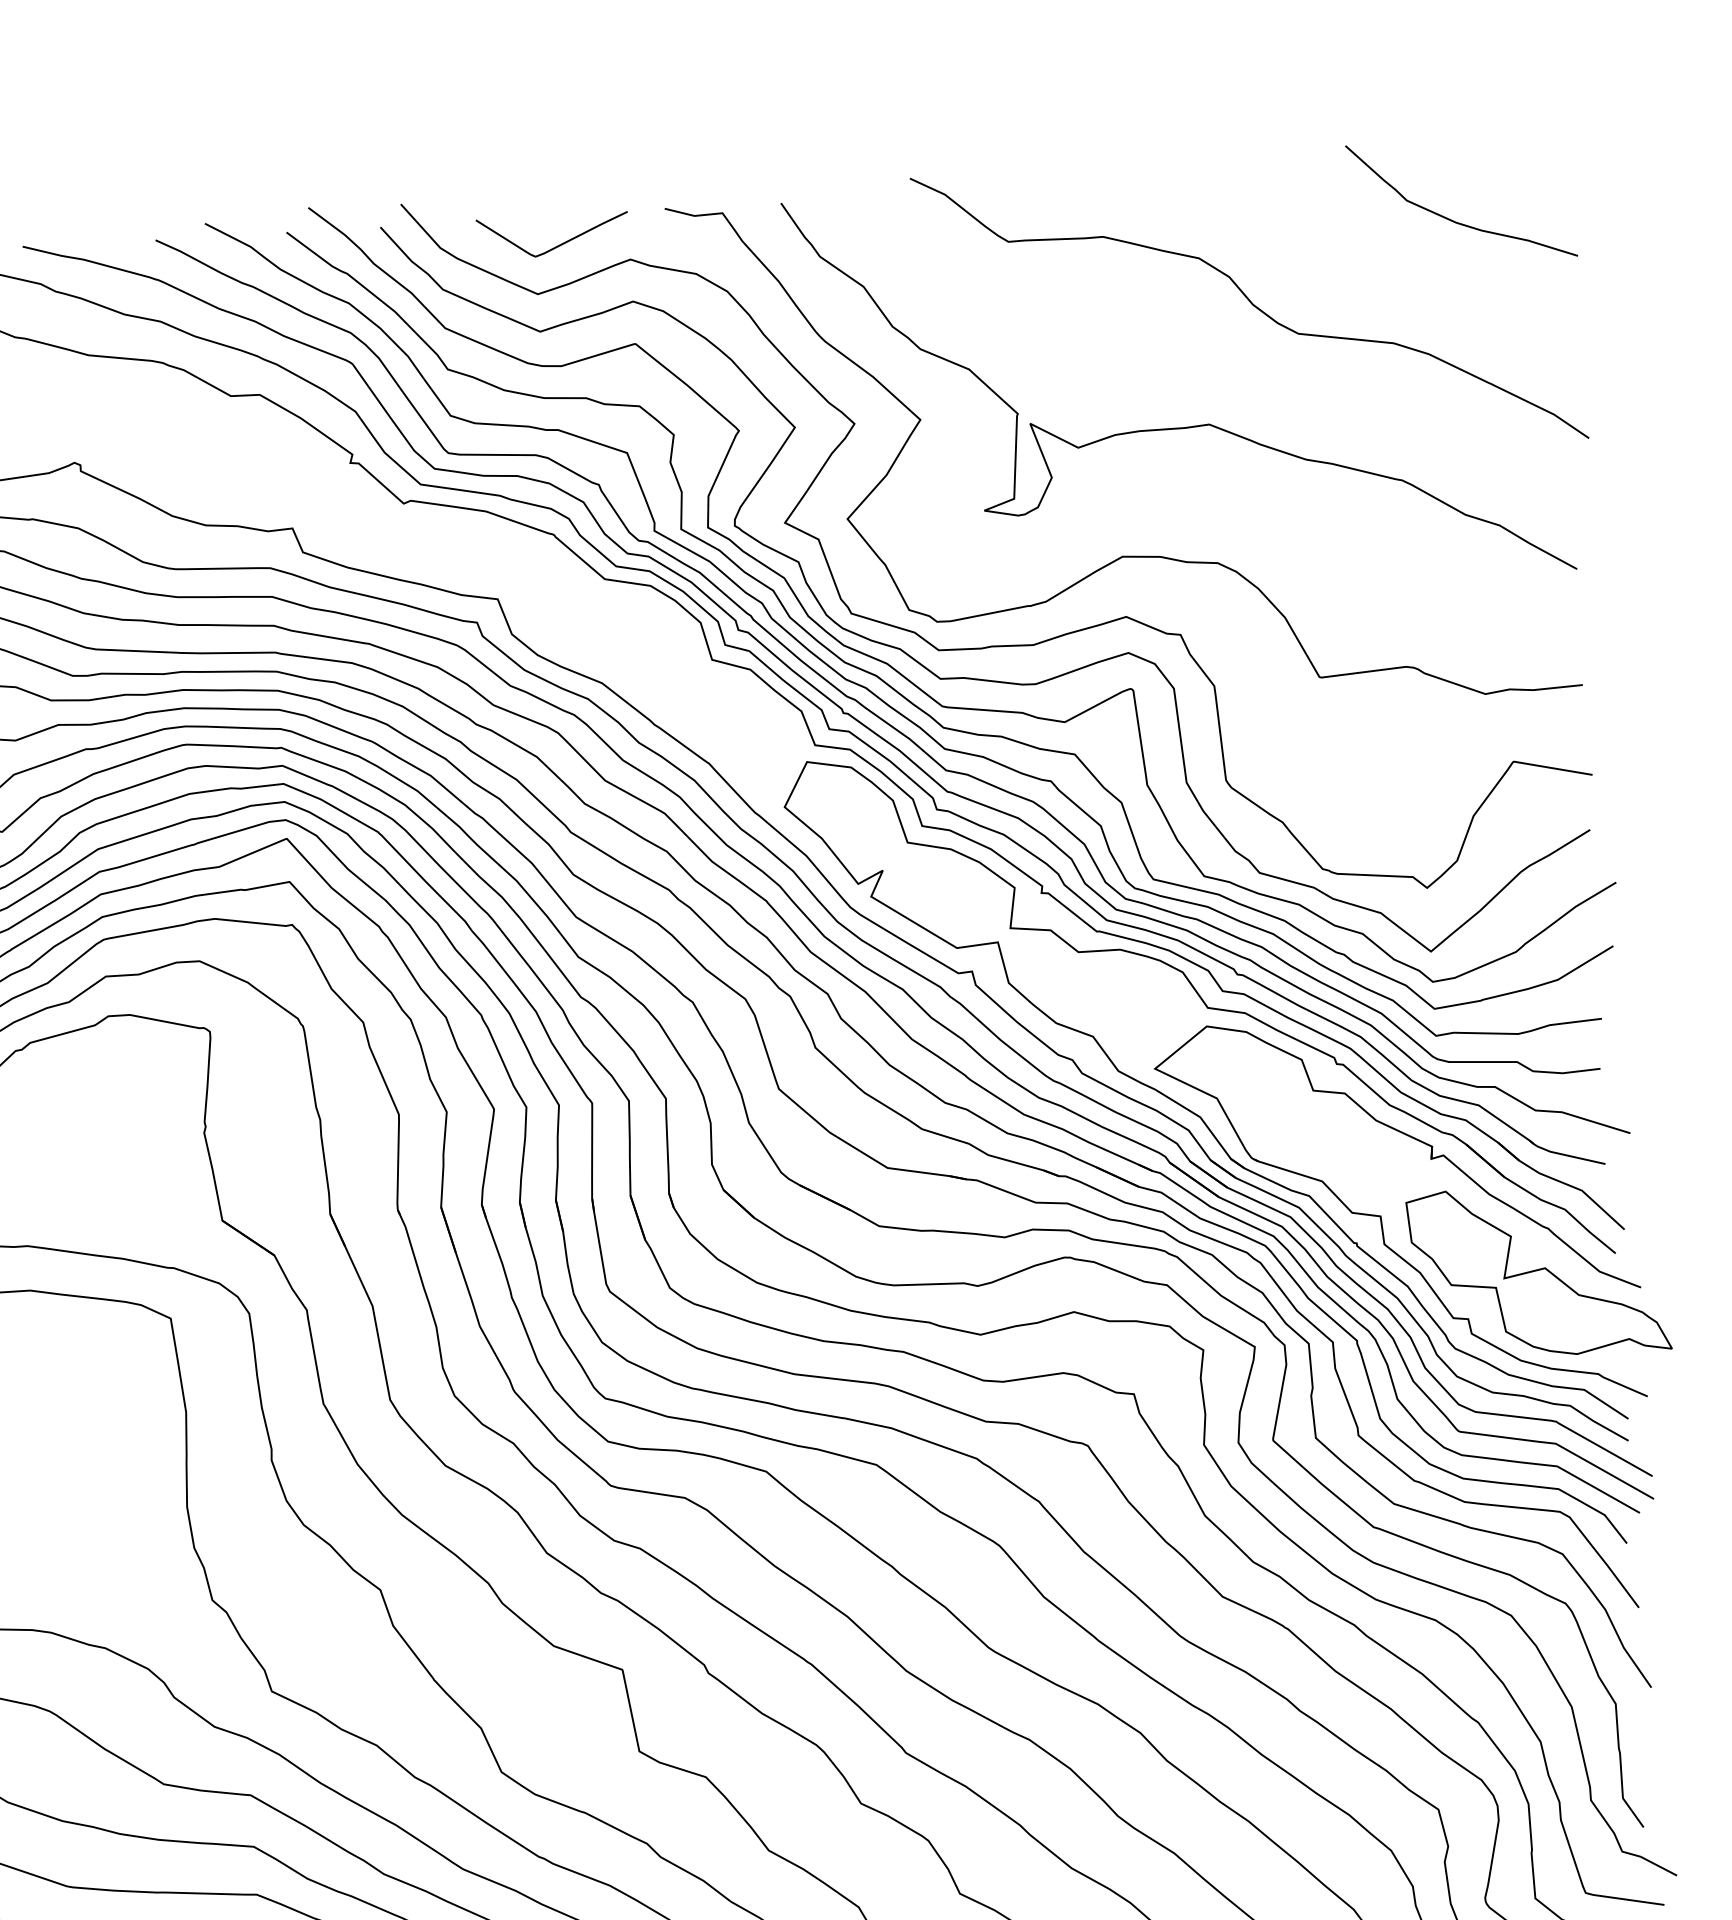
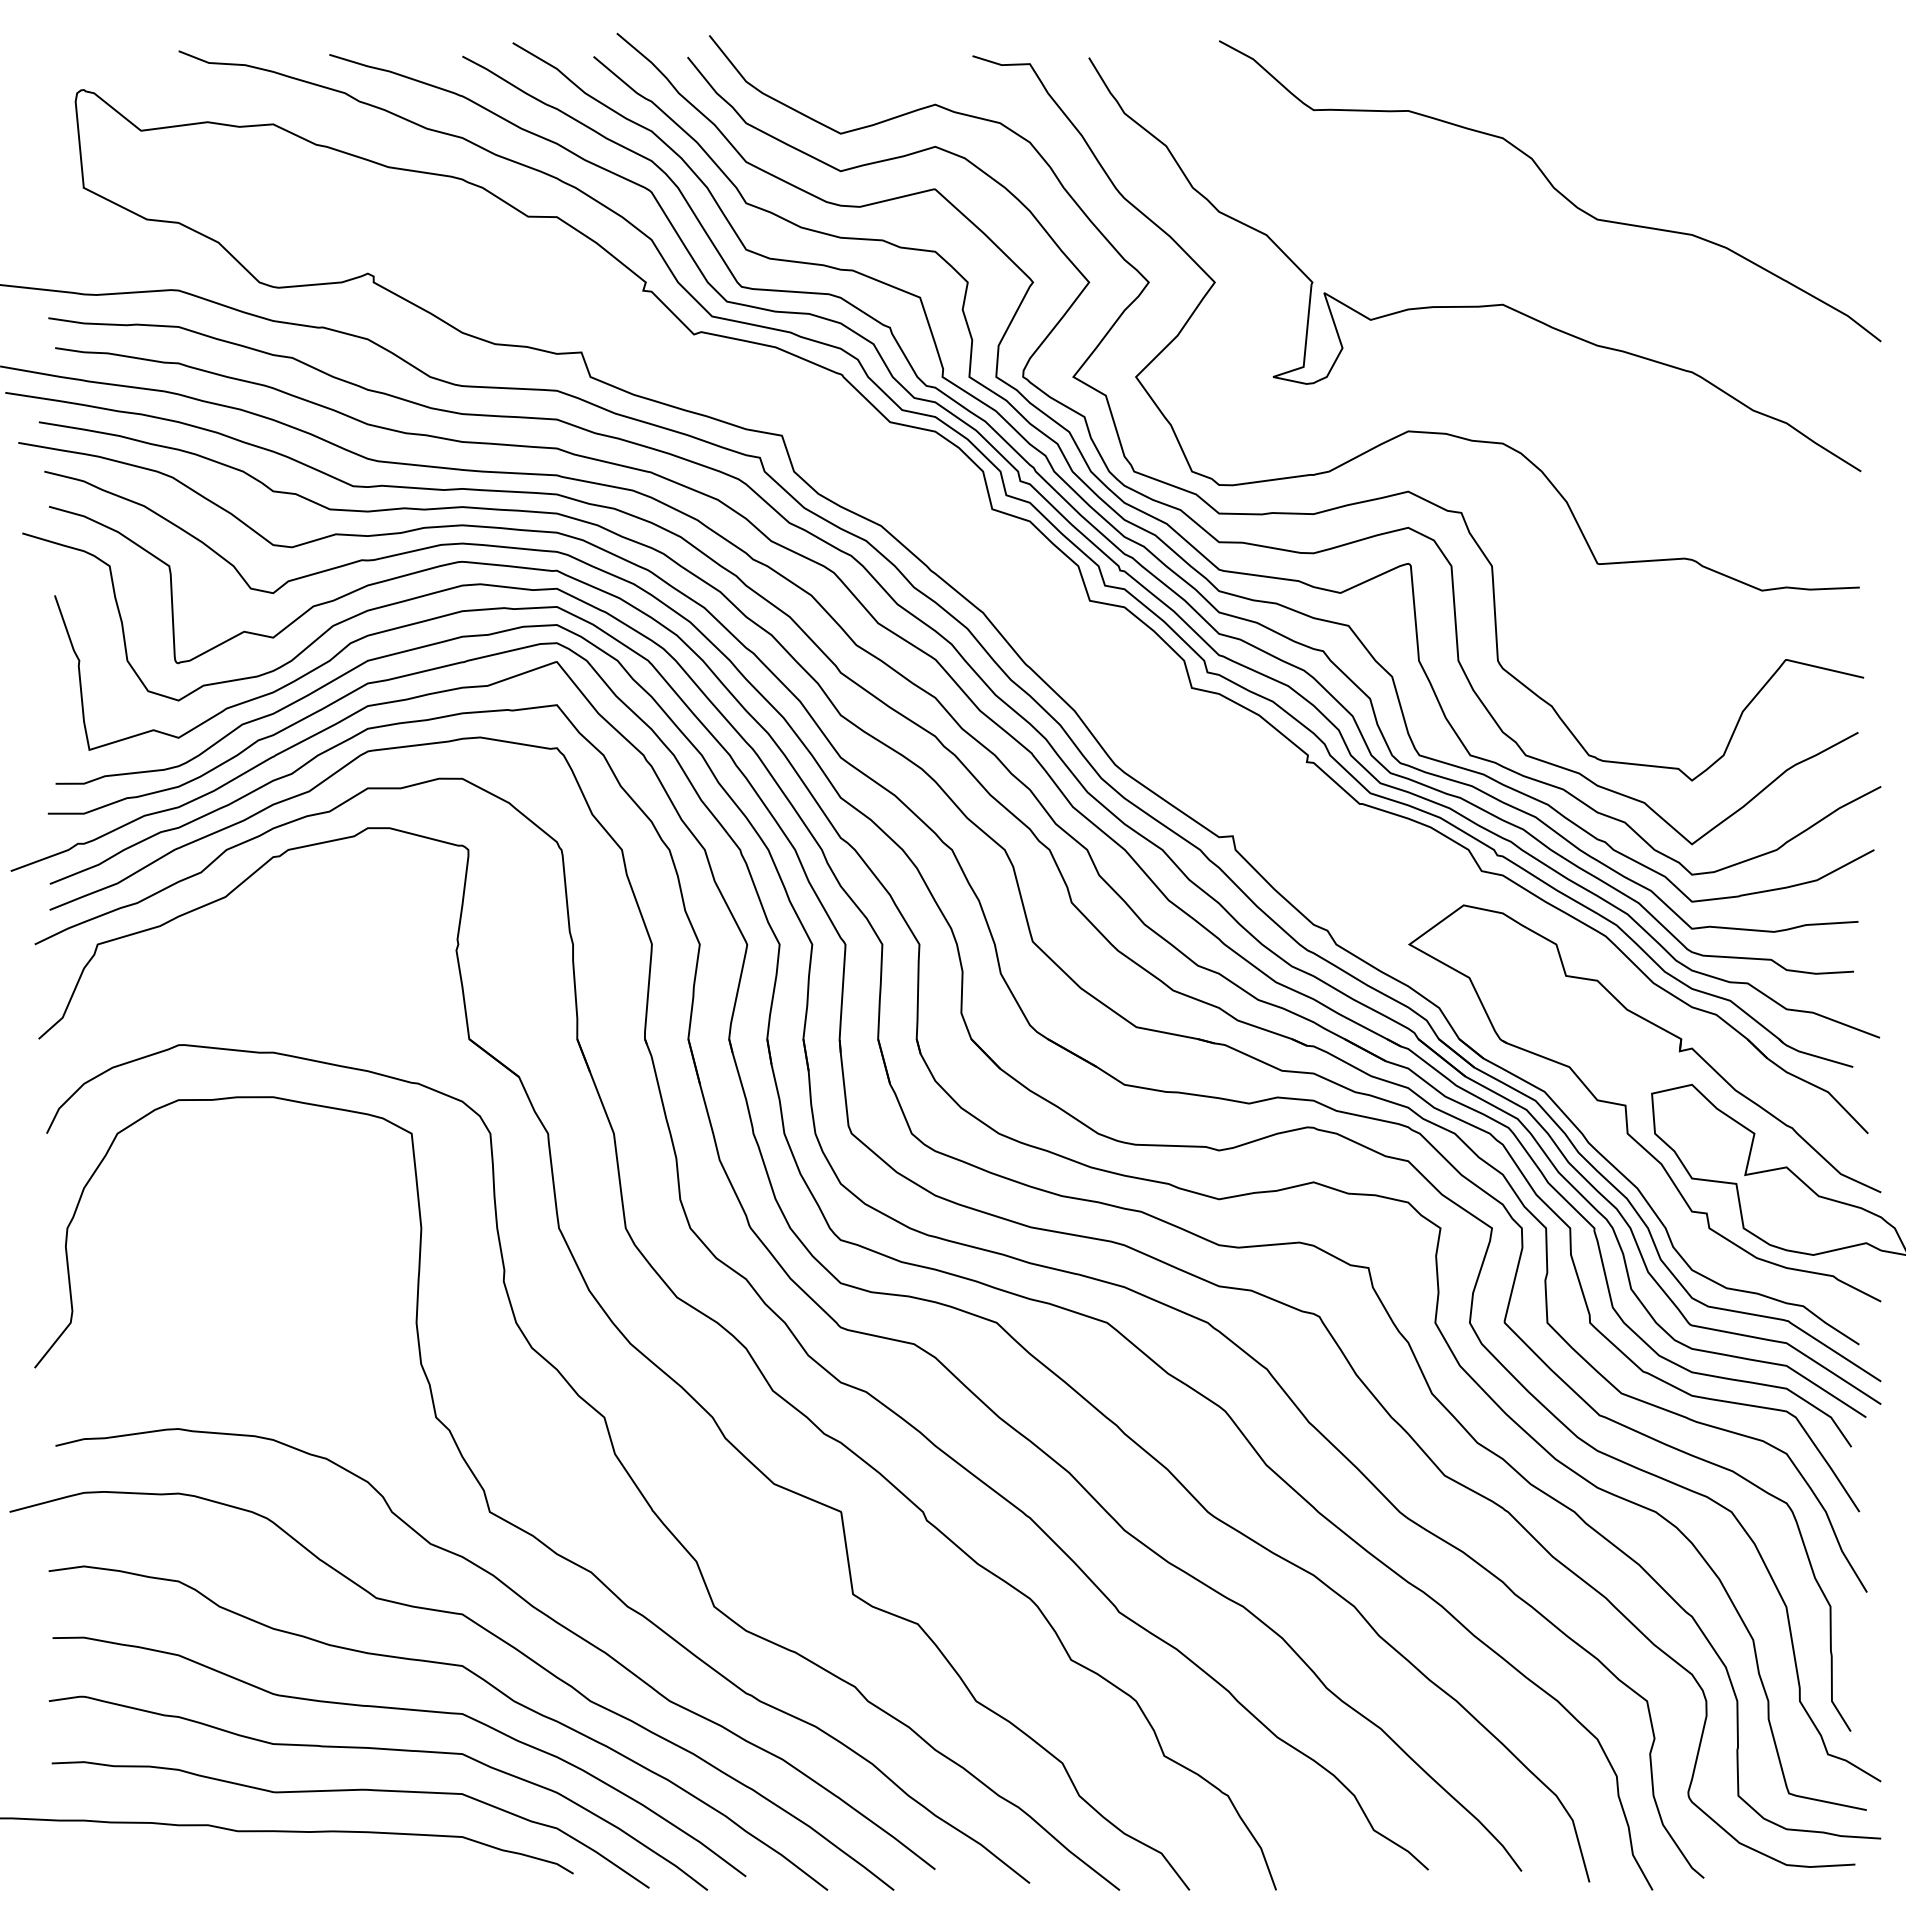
curve: (1452, 220) -> (1758, 115), removed
curve: (558, 244) -> (864, 85), removed
part: (1191, 1110) -> (1443, 988), removed

